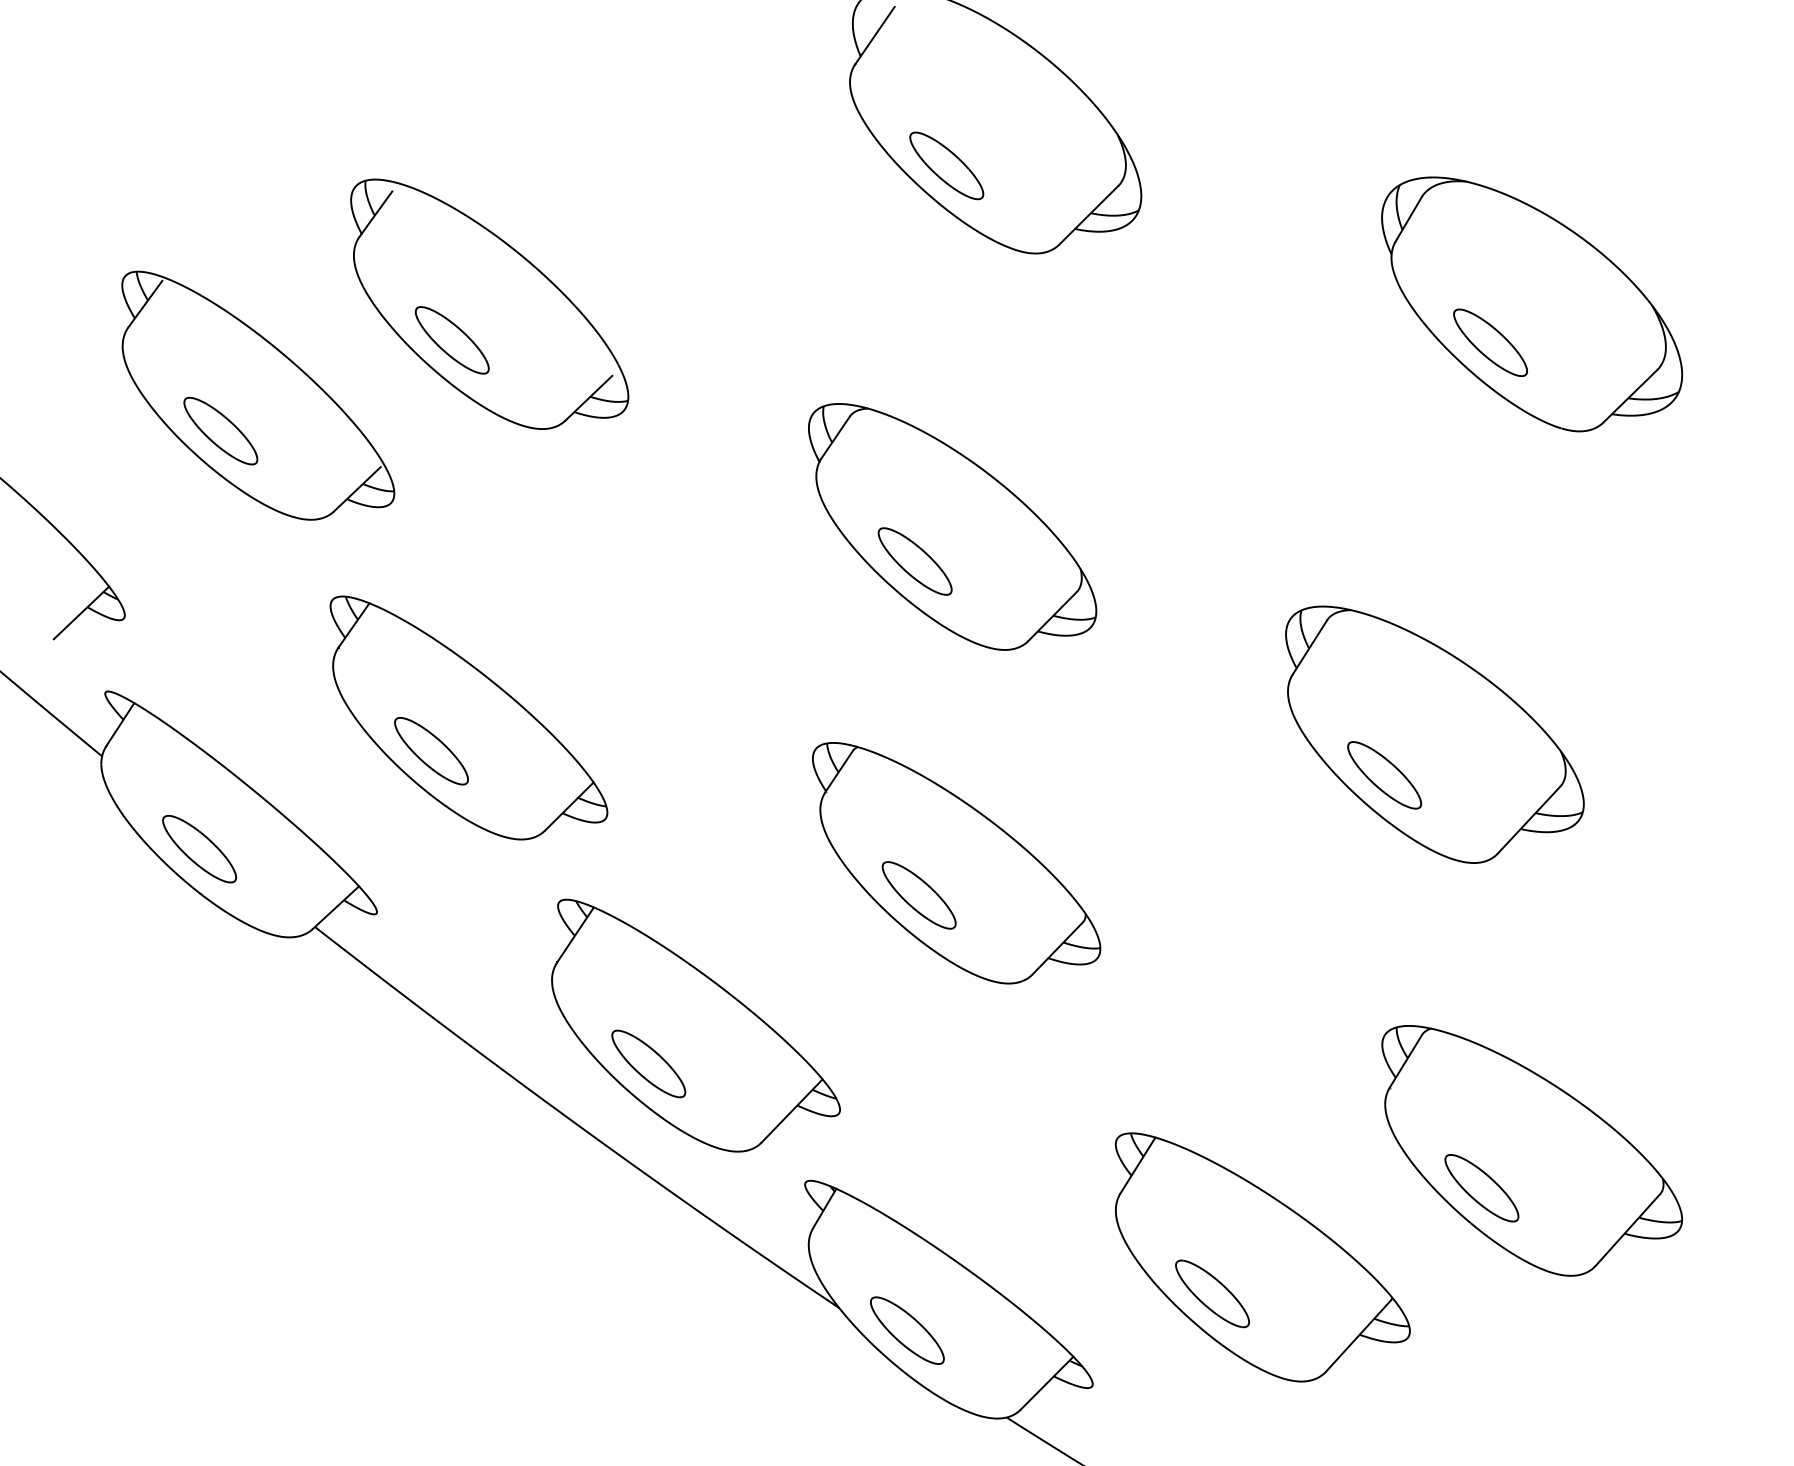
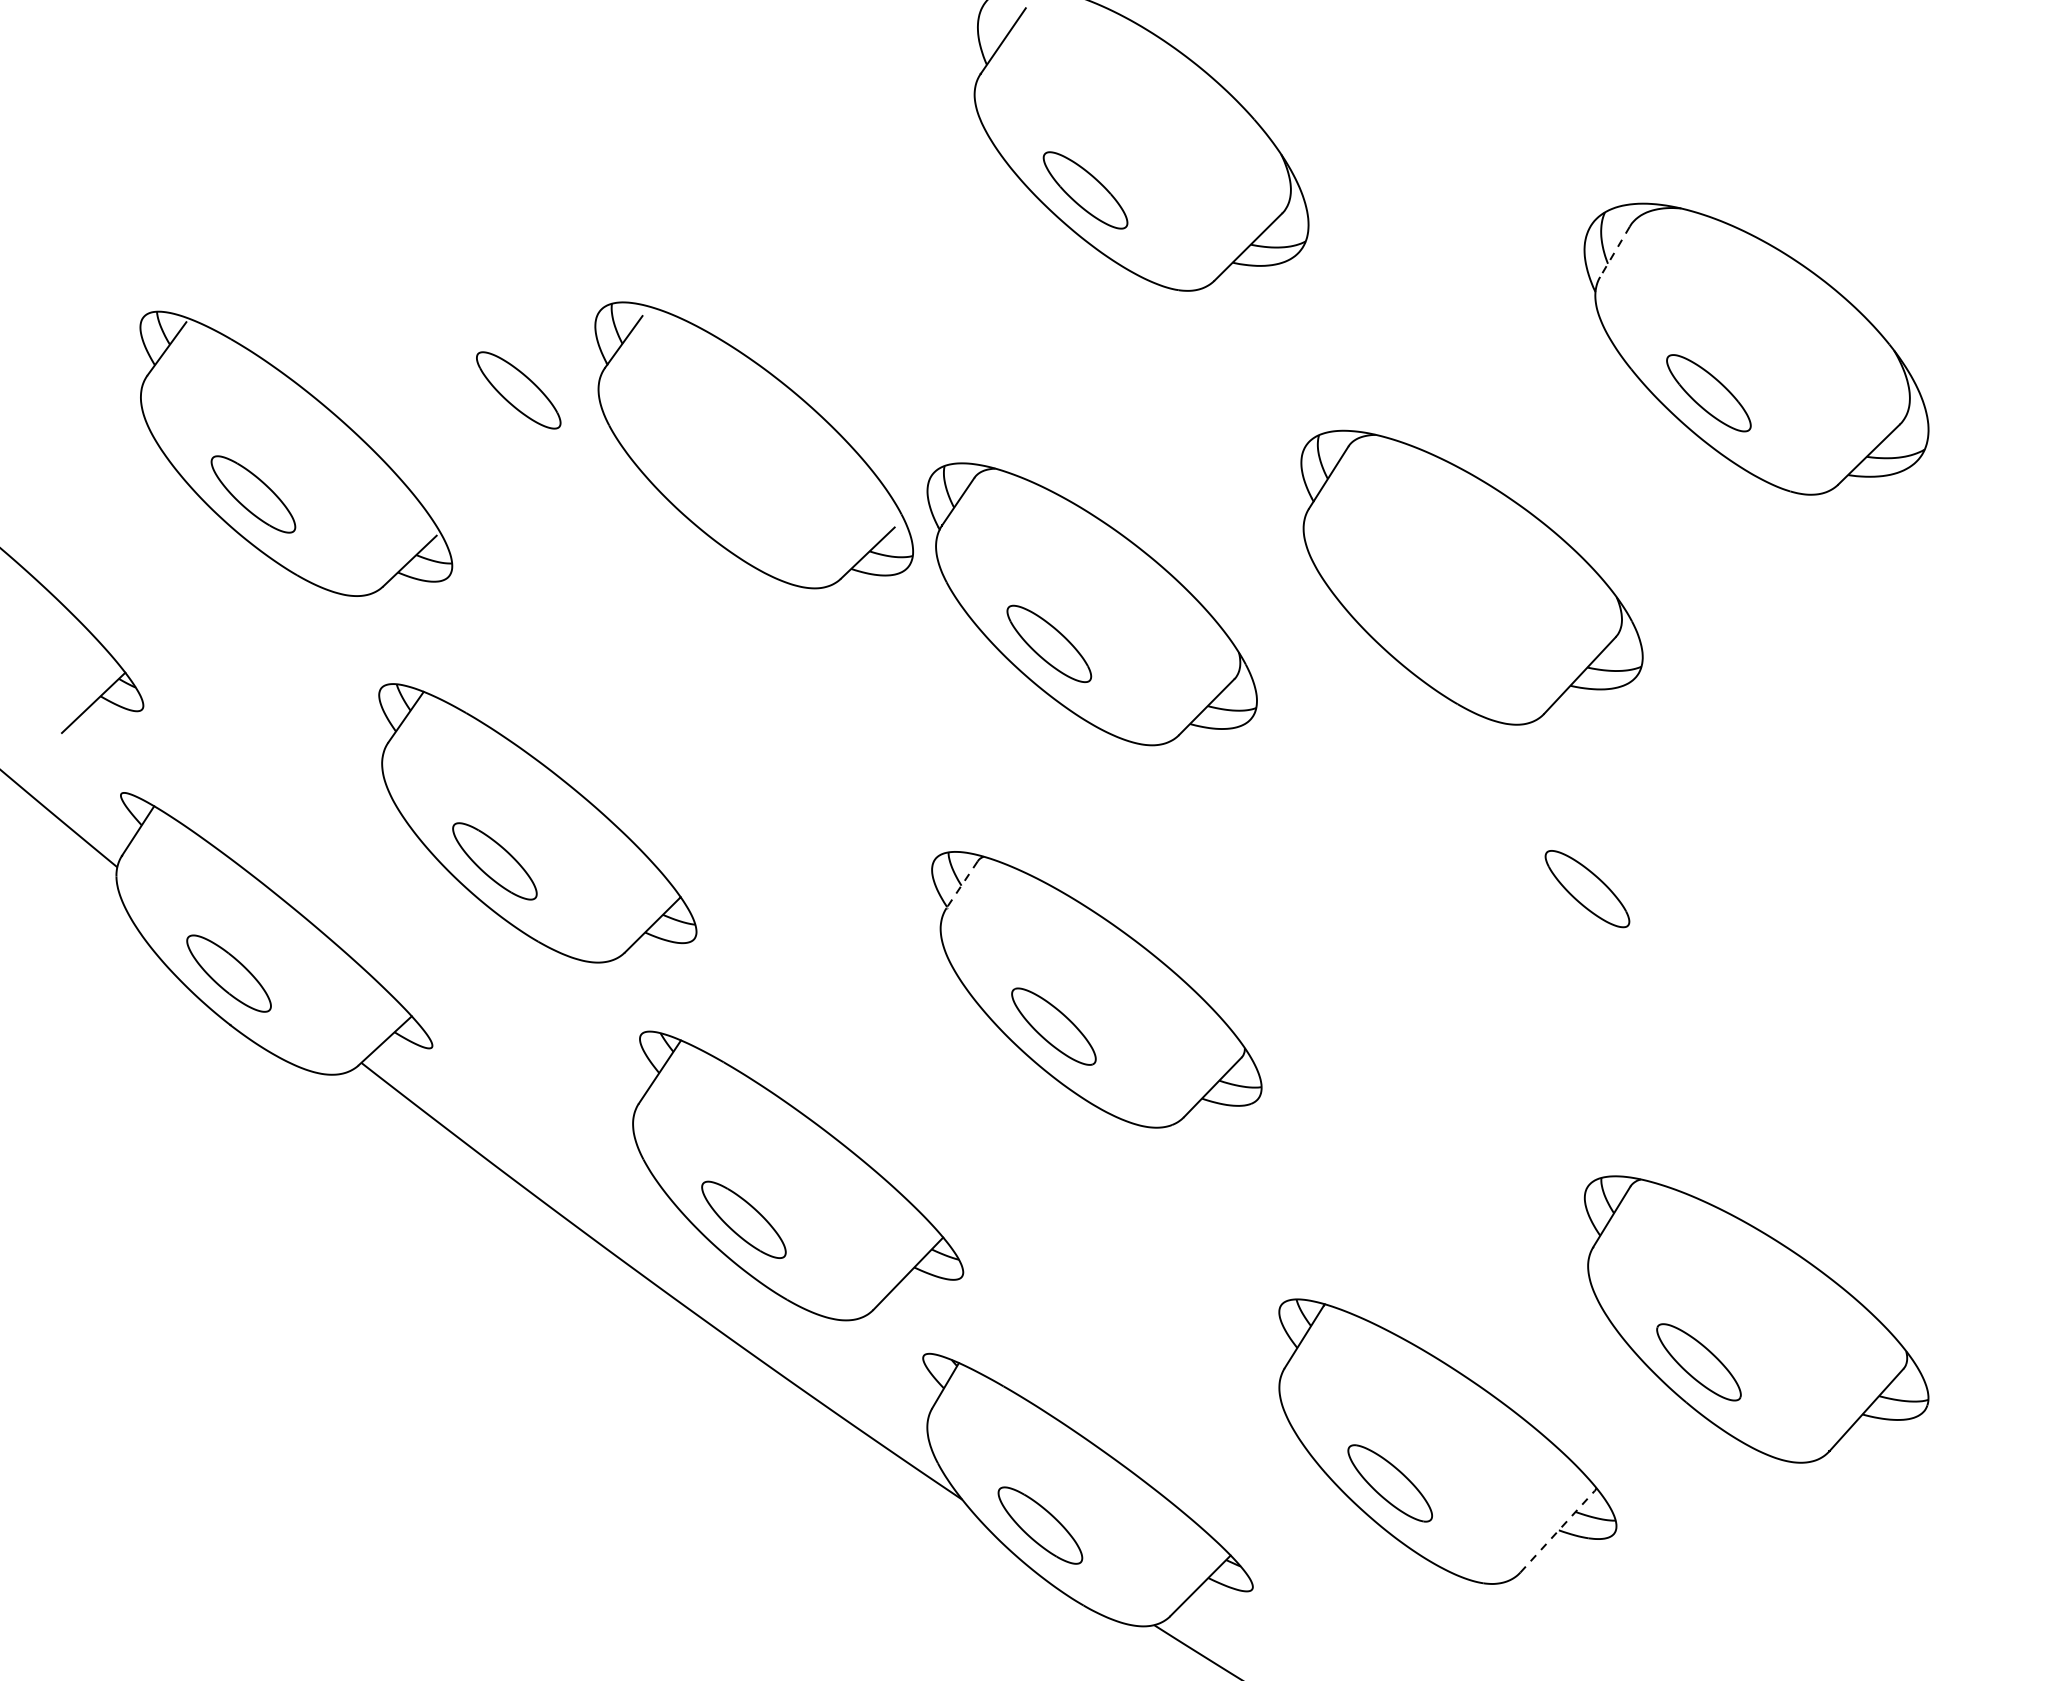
line: (1408, 219) -> (1614, 251), solid -> dashed
part: (489, 303) -> (753, 444), moved
part: (1434, 734) -> (1471, 577), moved
line: (839, 771) -> (962, 884), solid -> dashed
line: (1358, 1335) -> (1557, 1531), solid -> dashed

